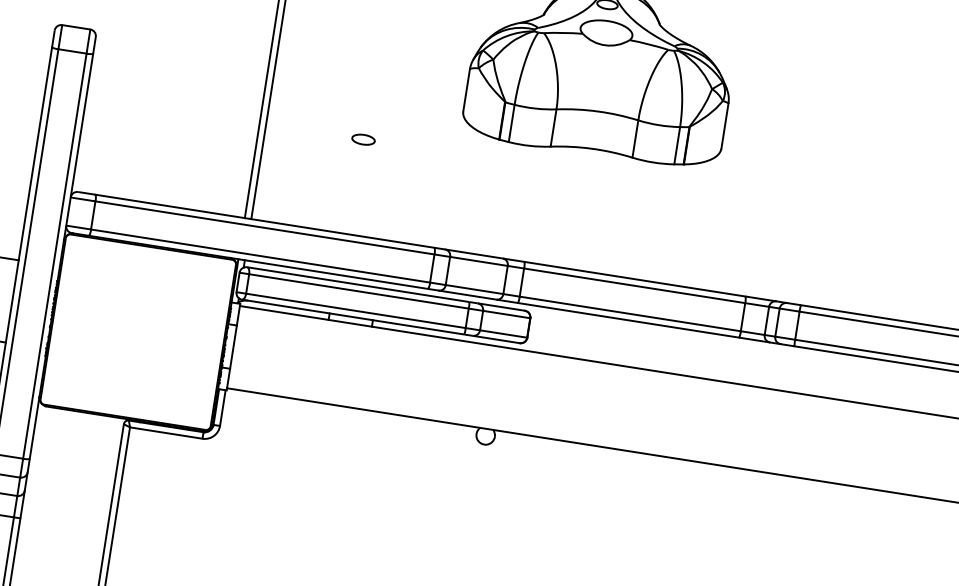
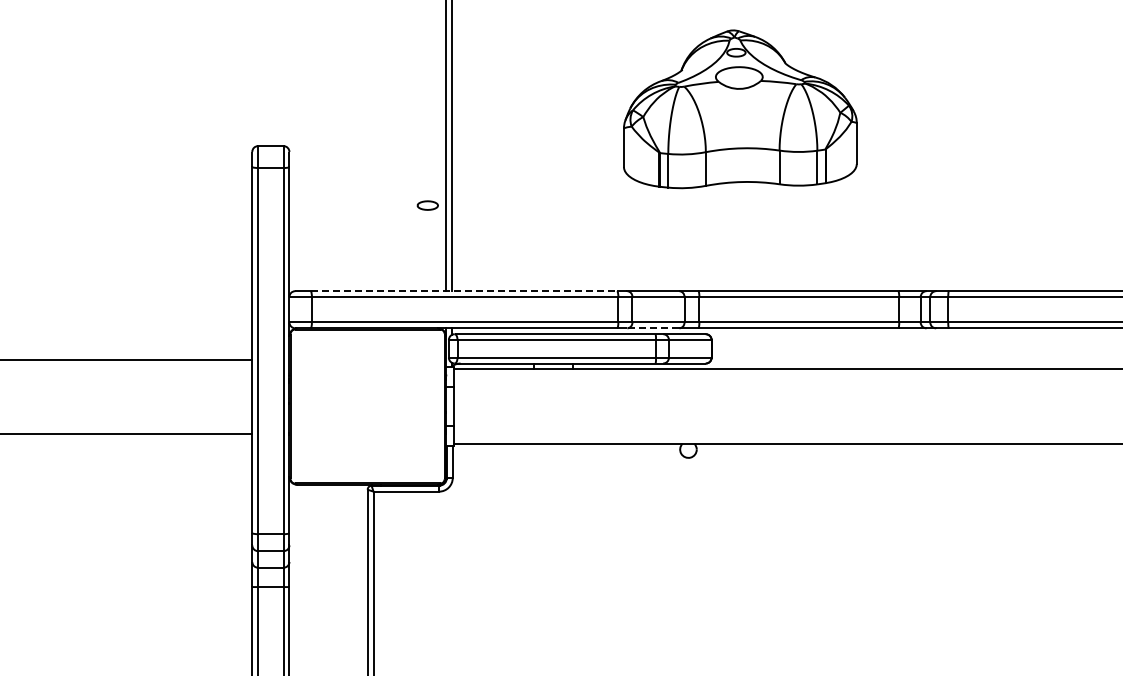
part: (363, 139) -> (427, 205), moved
line: (265, 221) -> (464, 291), solid -> dashed
line: (466, 295) -> (652, 328), solid -> dashed

